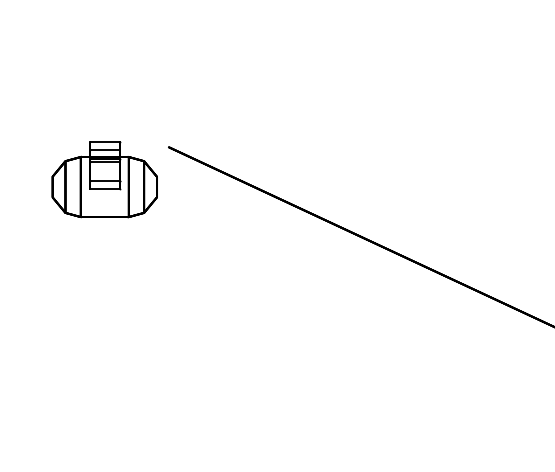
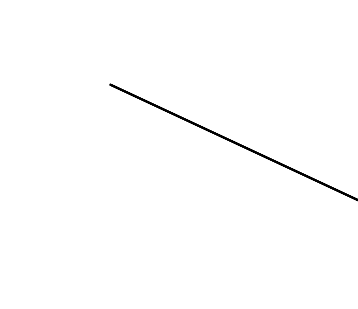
part: (104, 178) -> (69, 104), removed

